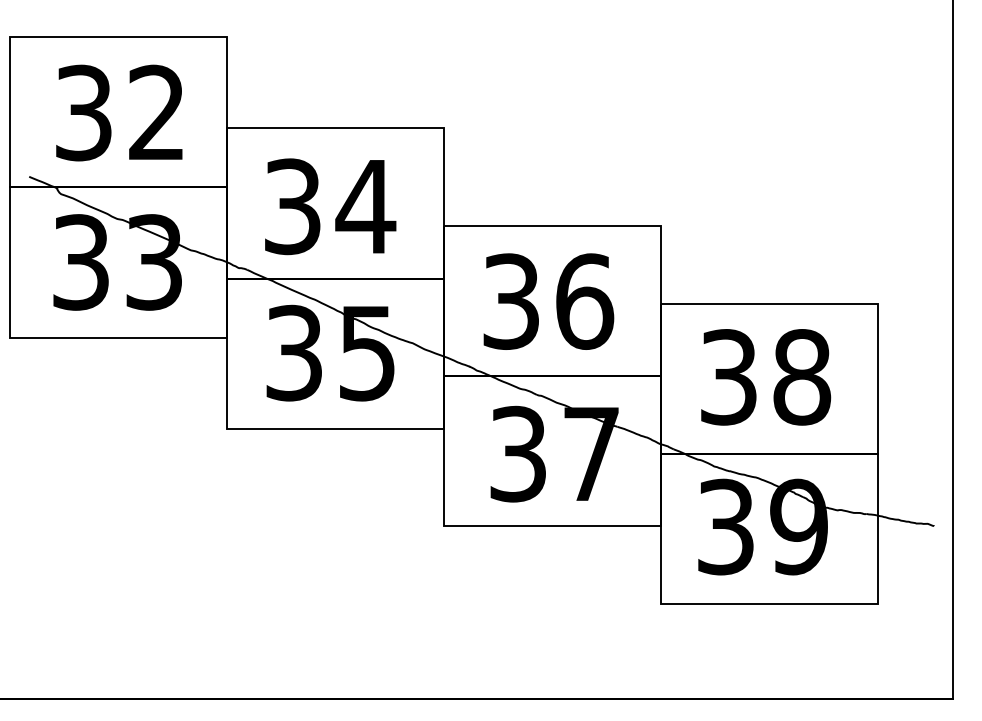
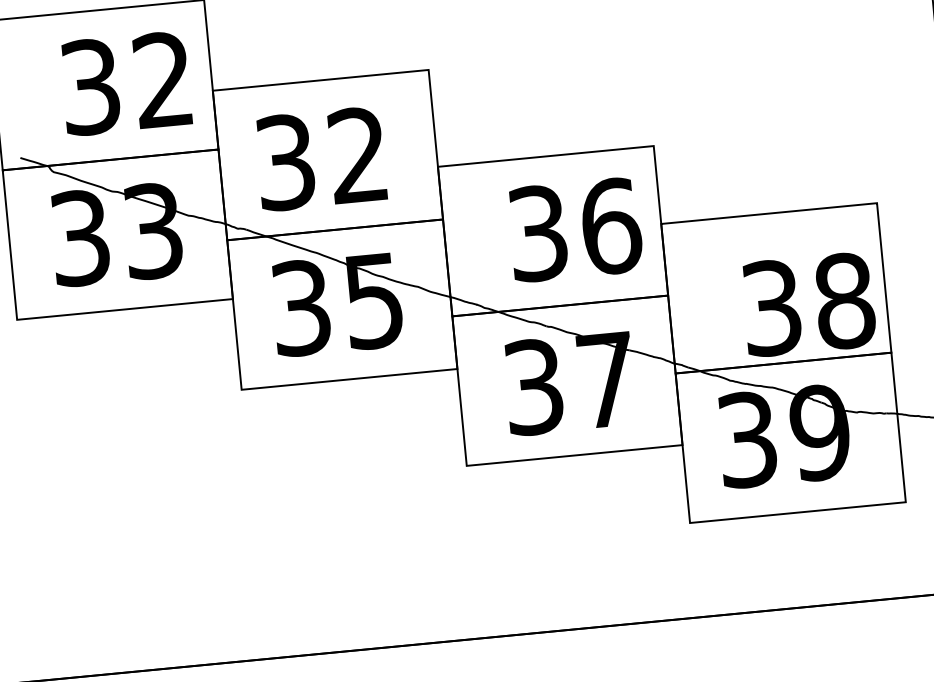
text: (119, 112) -> (125, 83), moved
text: (365, 205) -> (357, 154), 34 -> 32
text: (548, 301) -> (575, 229), moved
text: (766, 377) -> (809, 304), moved

